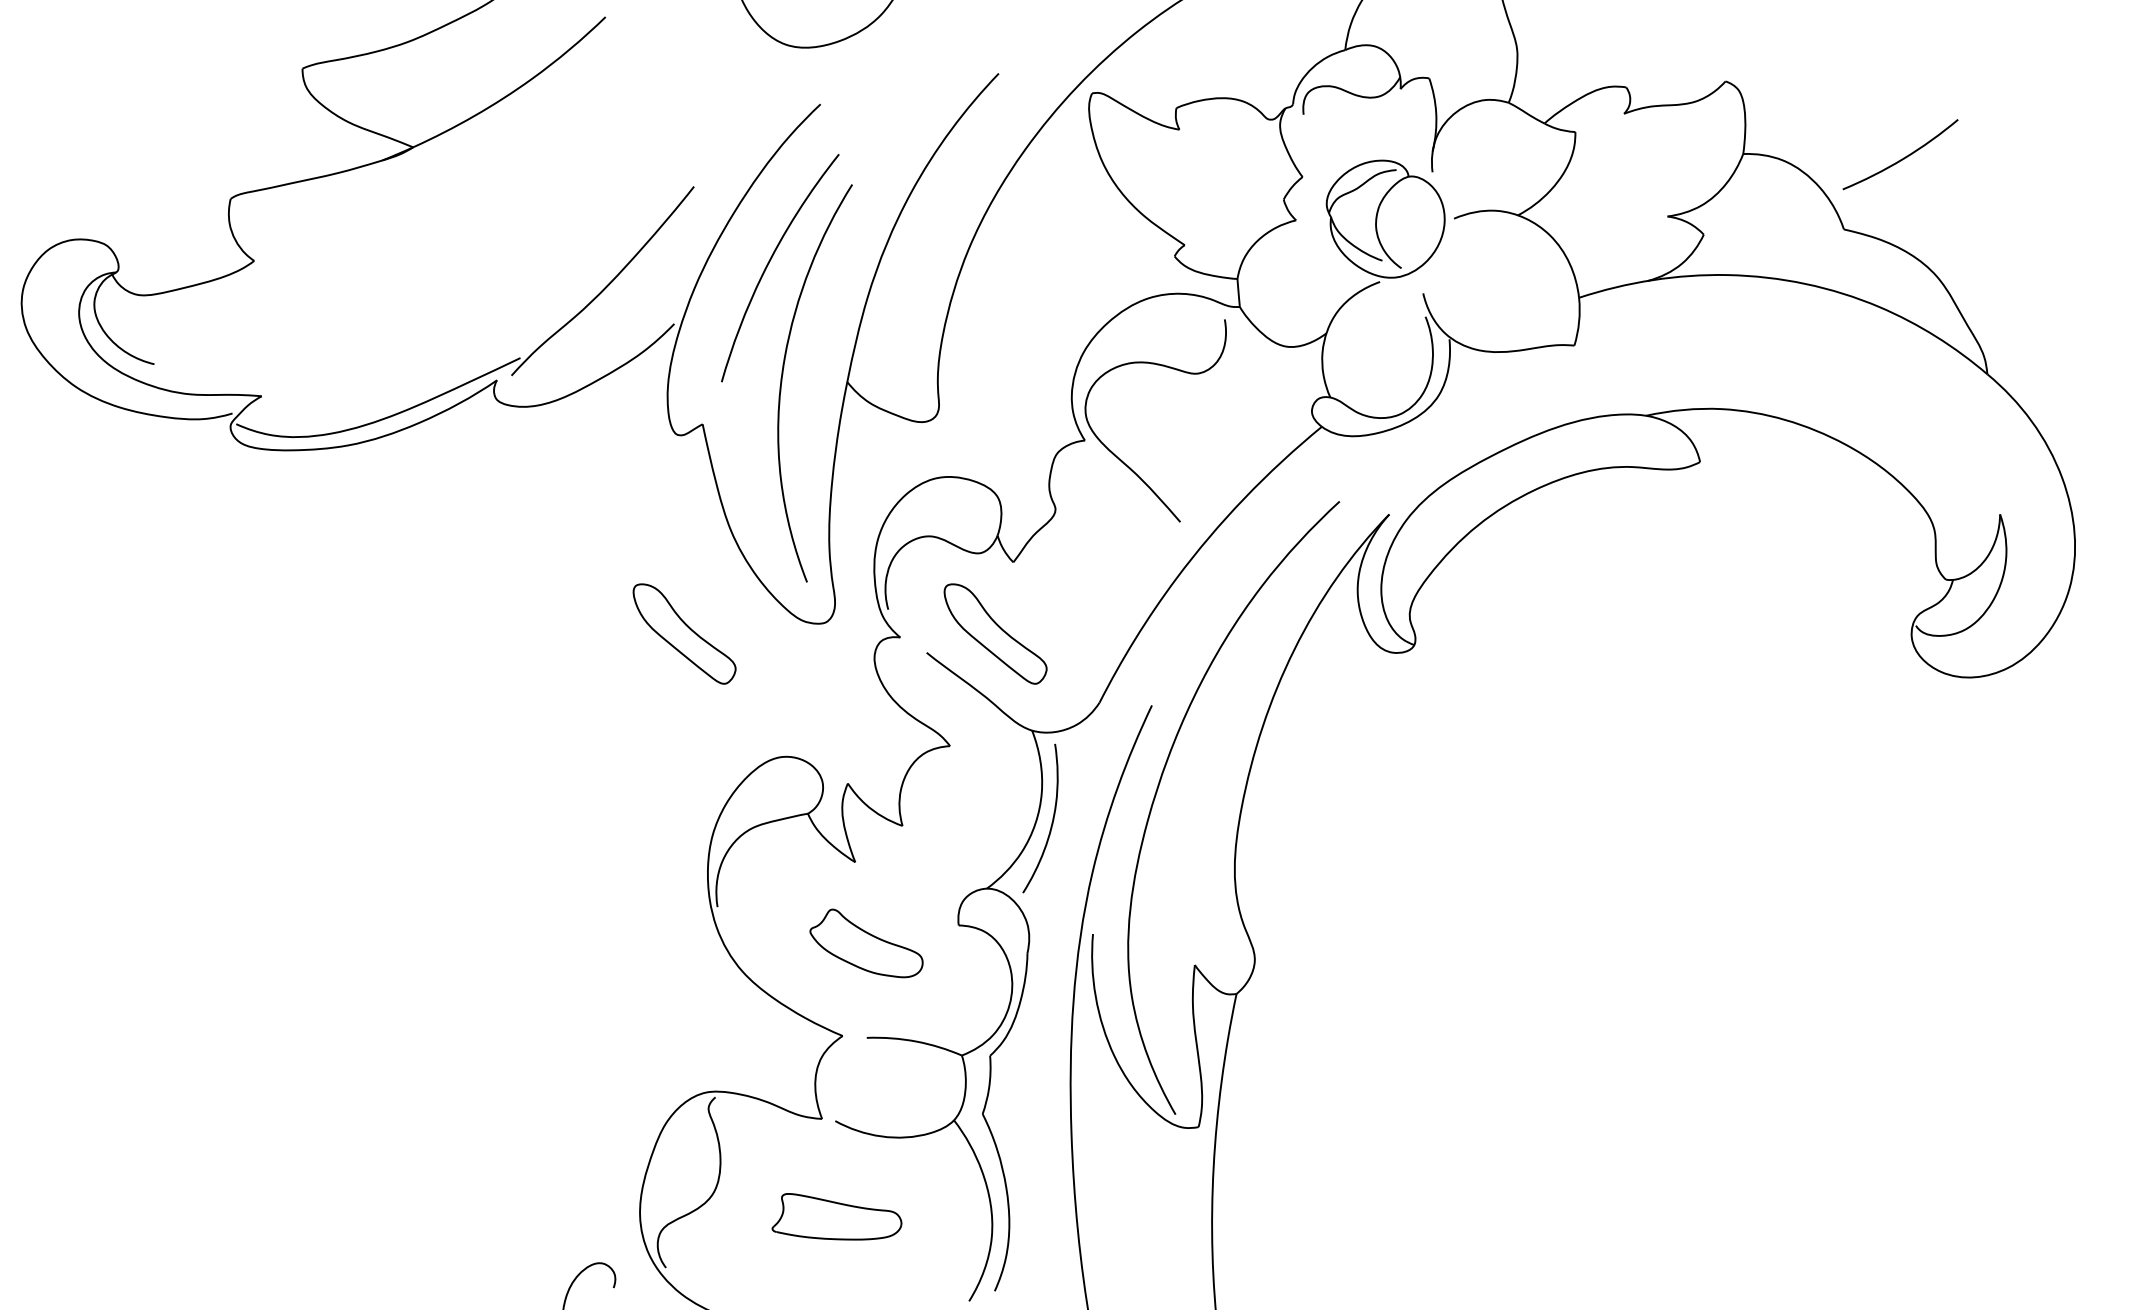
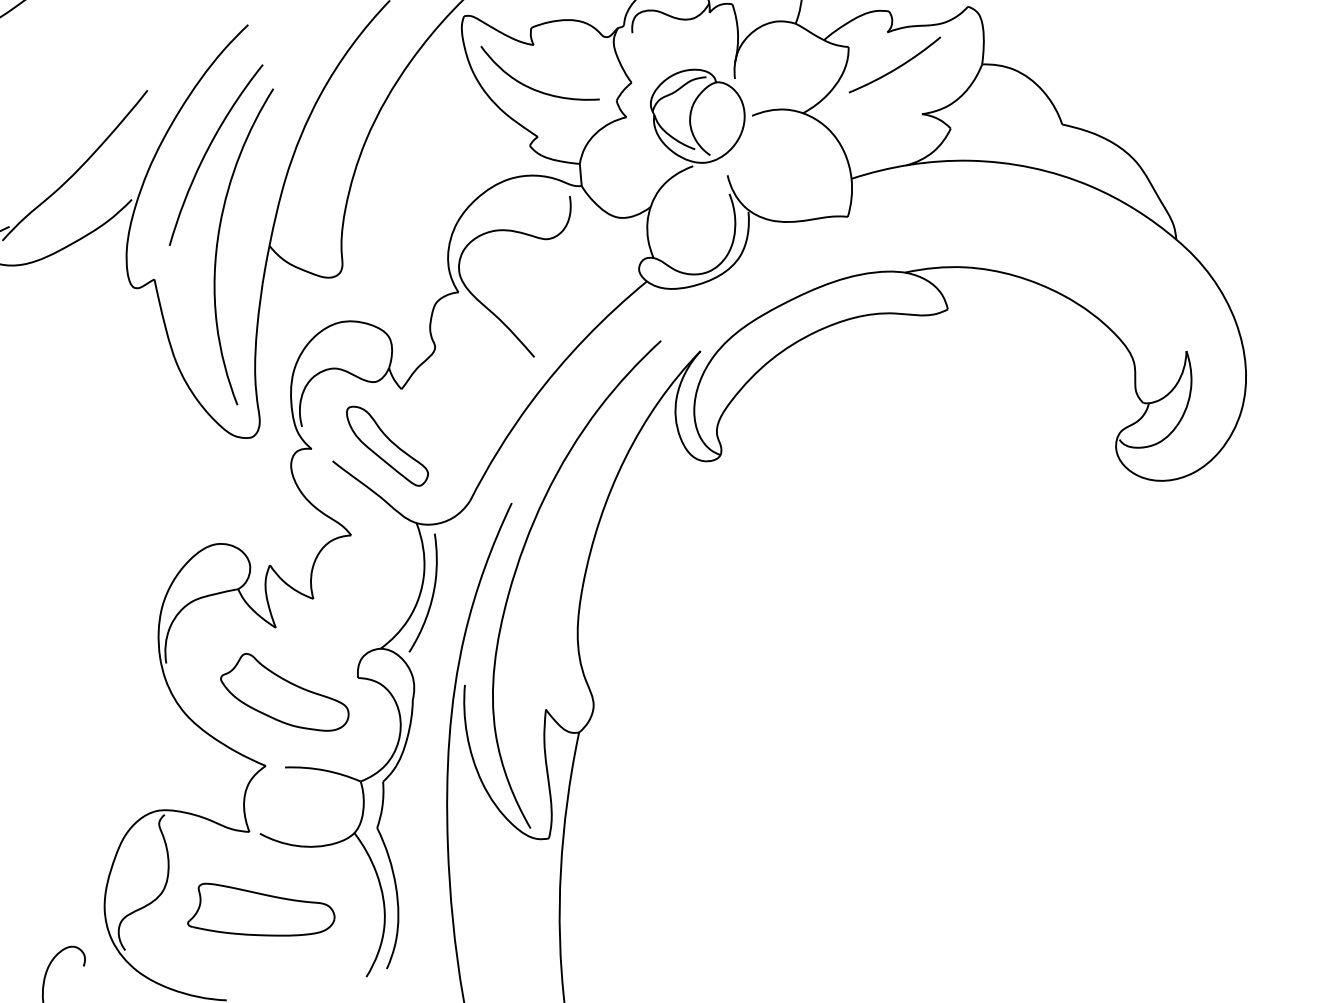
curve: (1903, 157) -> (897, 67), moved
curve: (1177, 183) -> (532, 87), added
part: (684, 633) -> (140, 445), removed
part: (866, 943) -> (284, 692), size x1.43
part: (836, 1216) -> (260, 909), size x1.43

